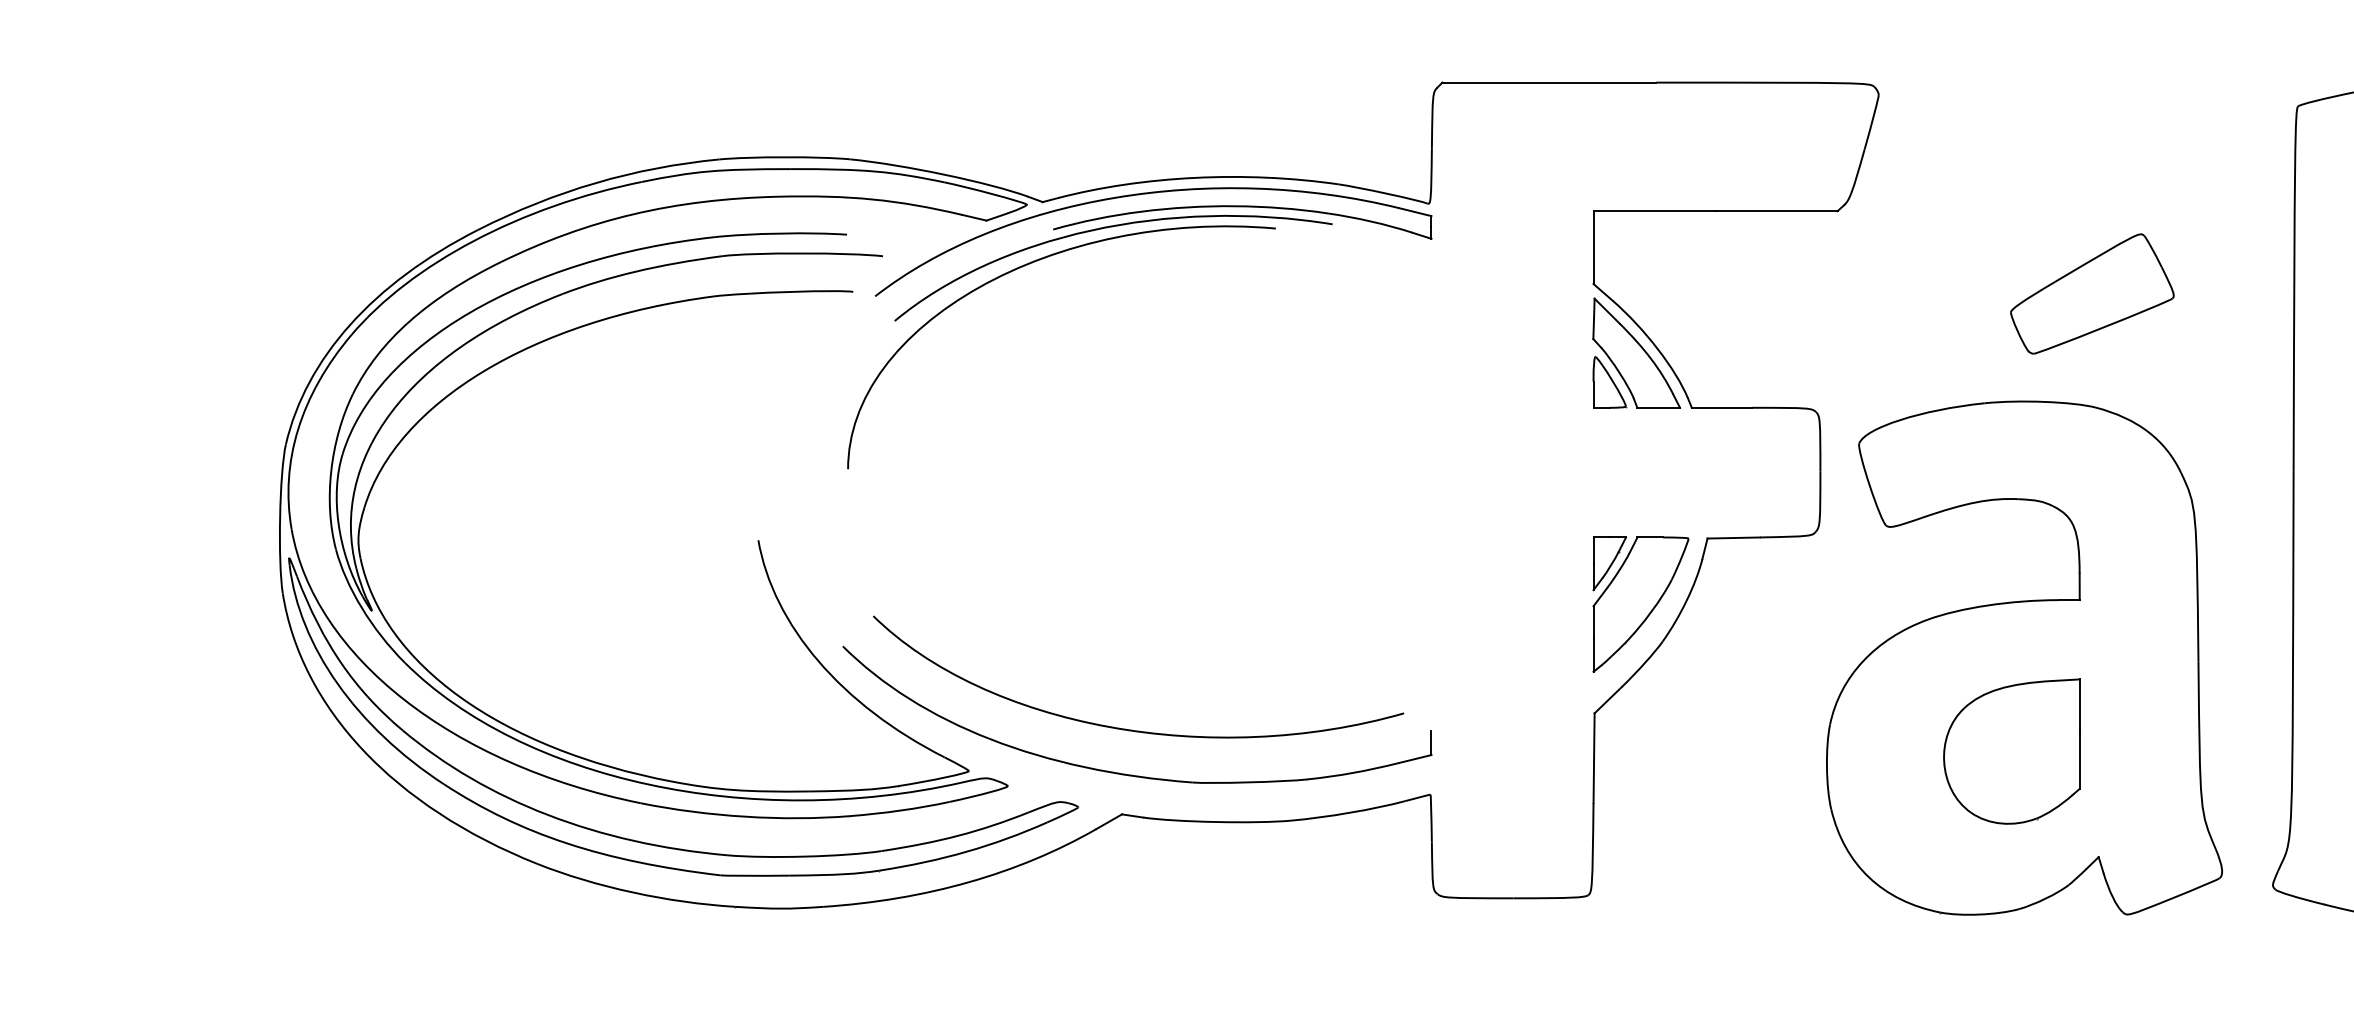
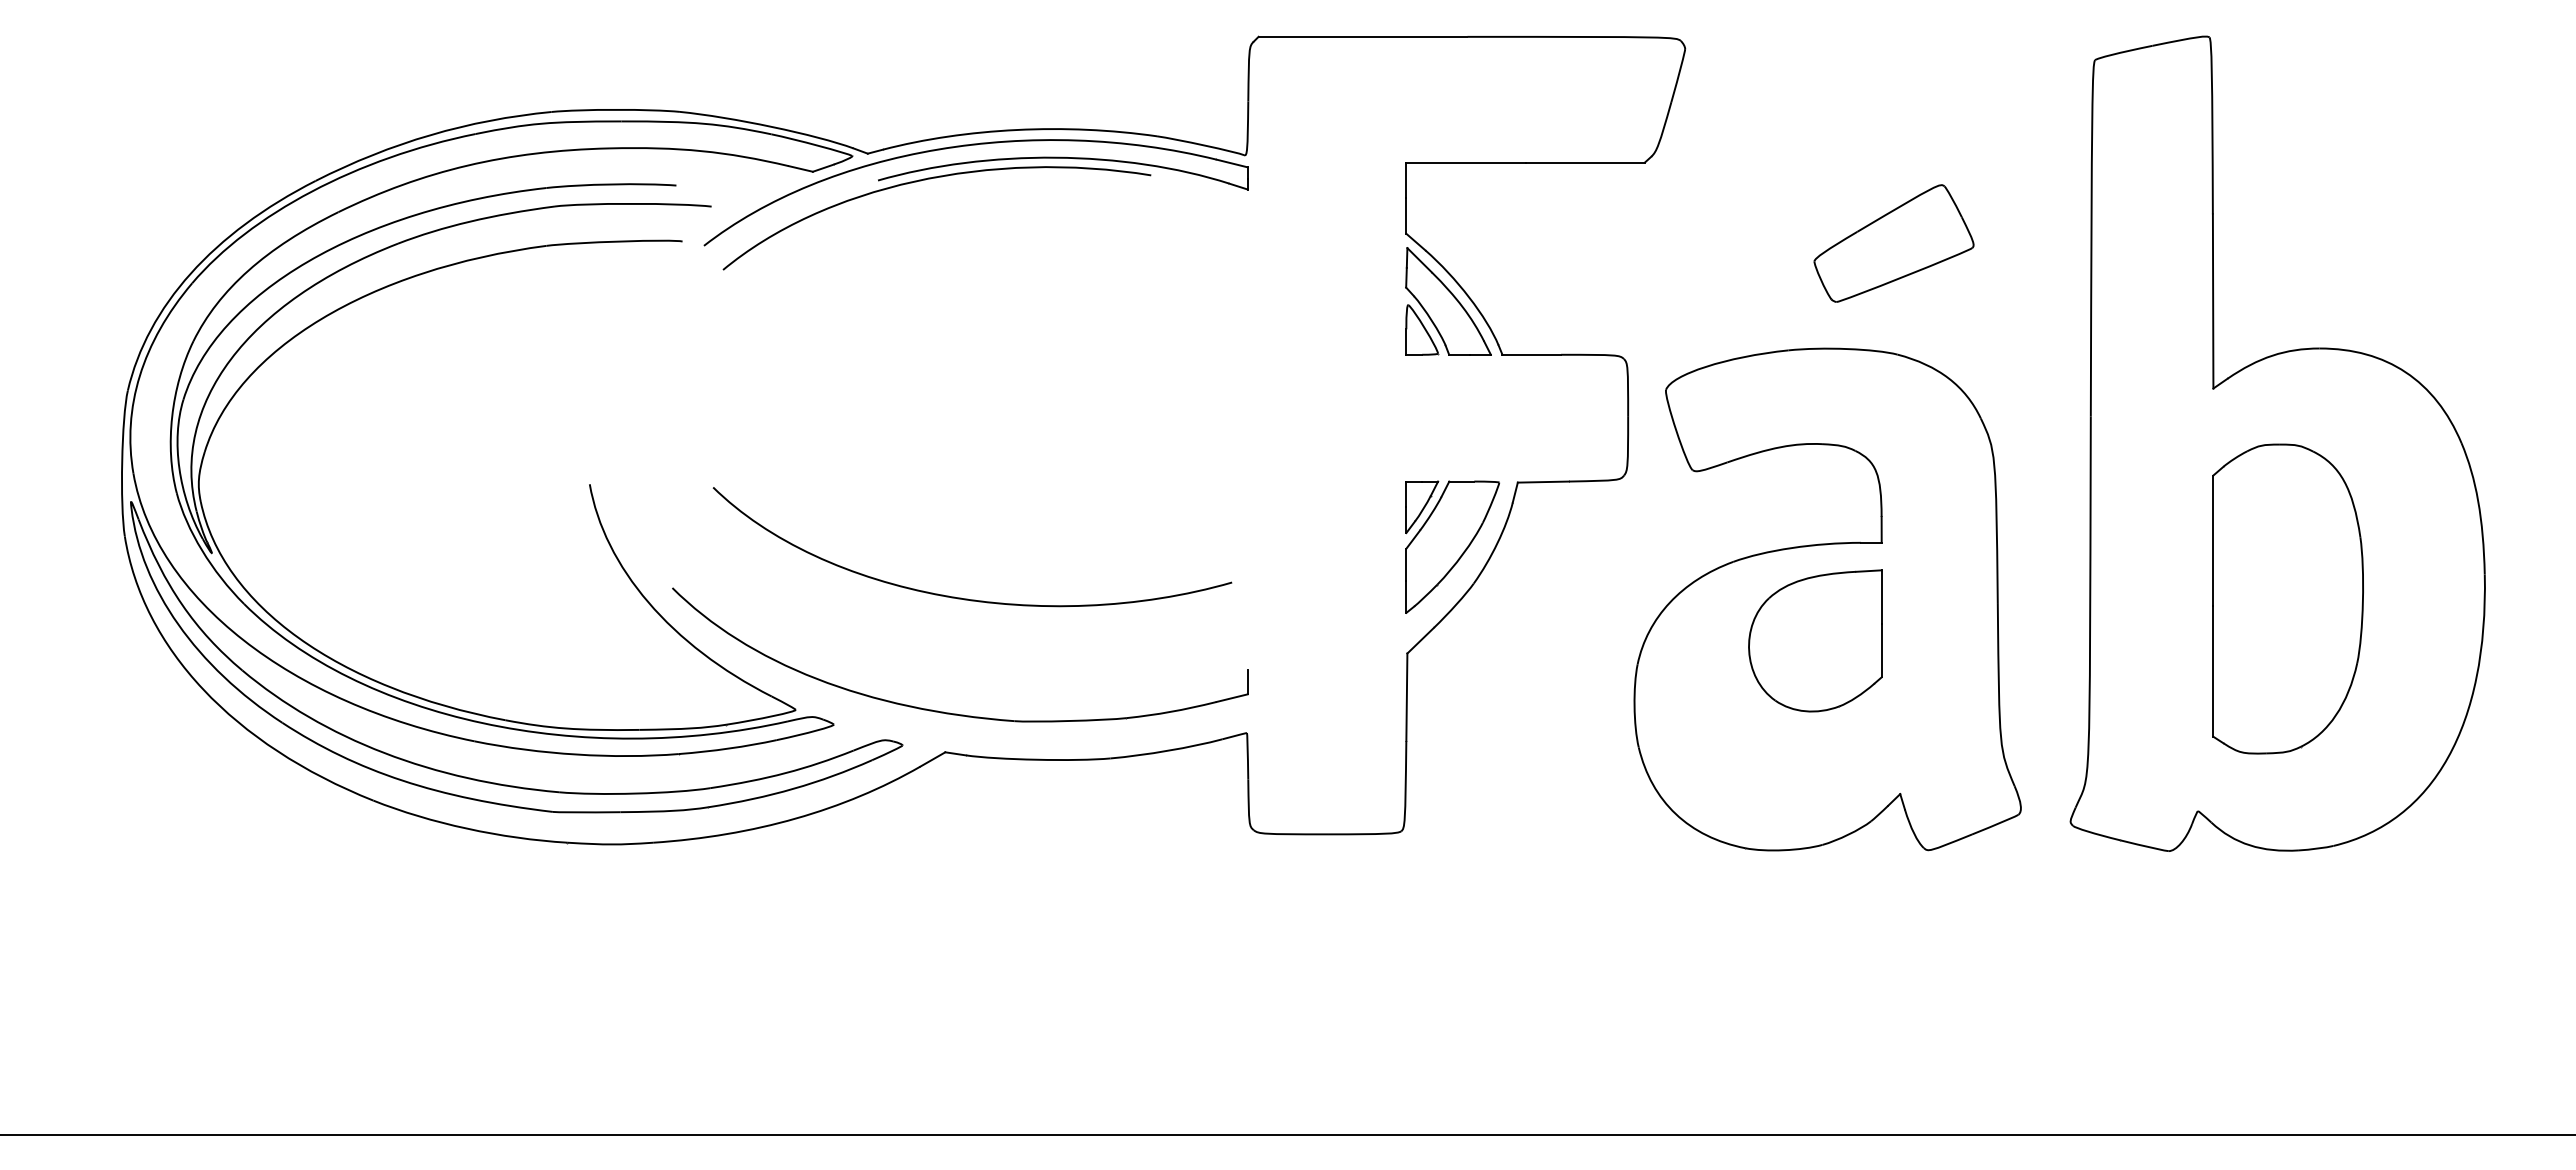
curve: (1028, 265) -> (853, 215), removed
curve: (1127, 728) -> (961, 597), moved
part: (2012, 751) -> (1815, 640), moved

